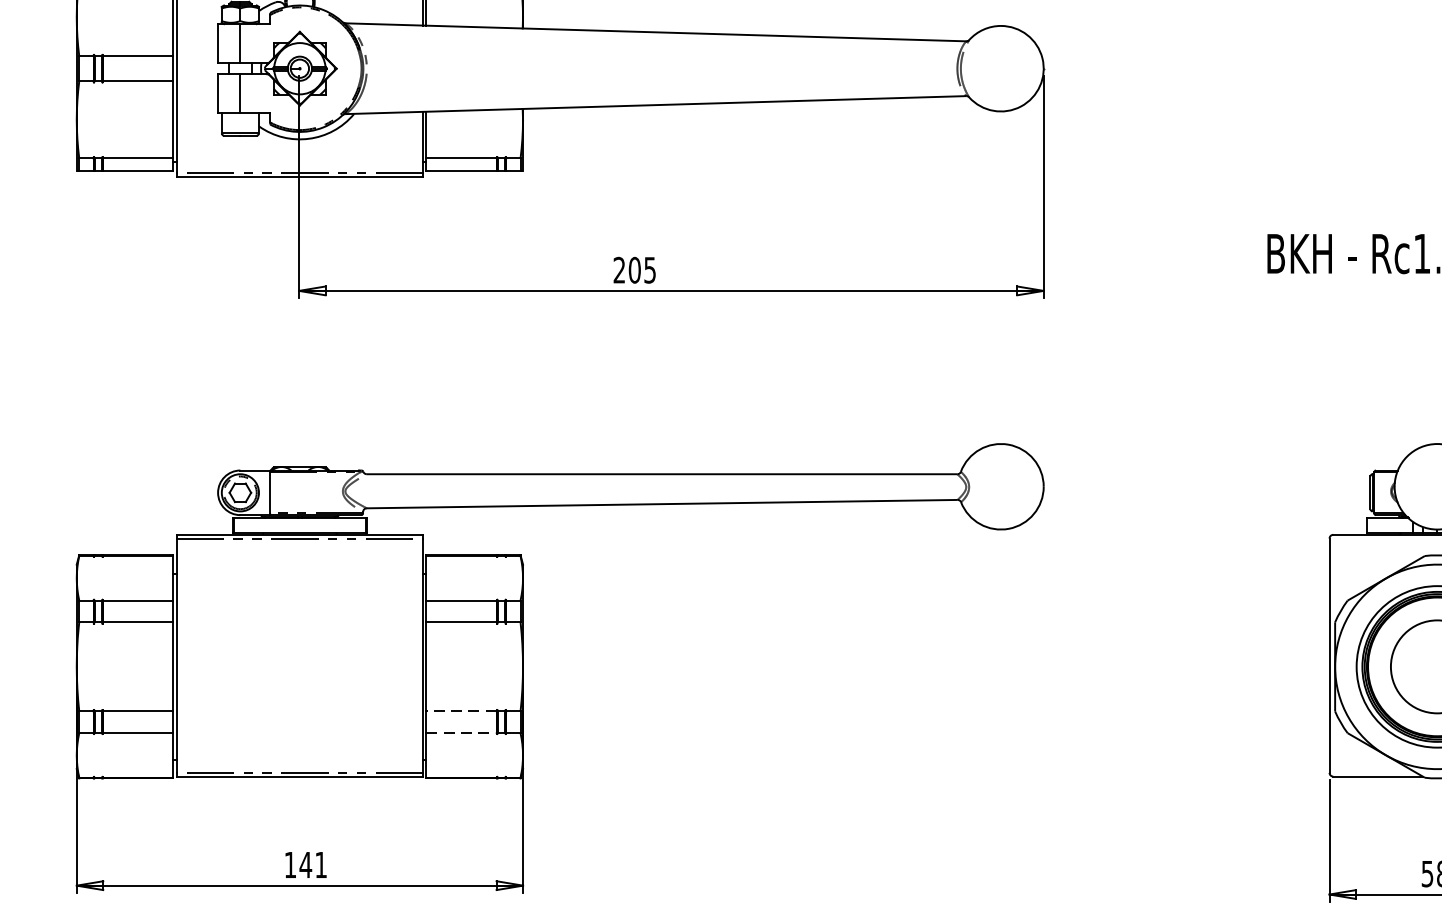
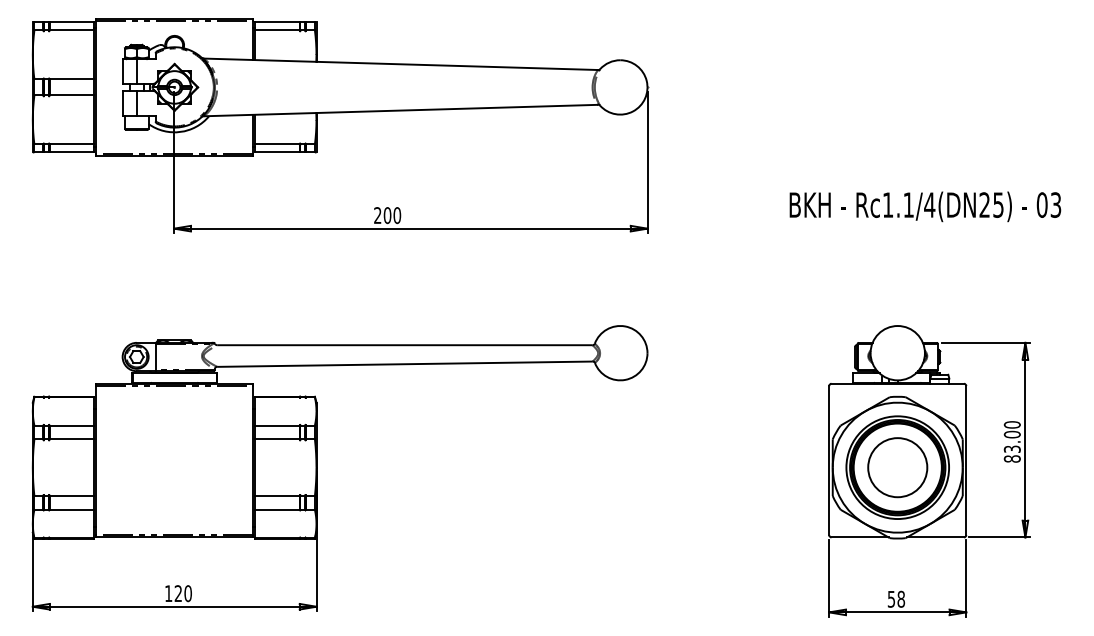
text: (650, 270) -> (397, 215), 205 -> 200
line: (460, 712) -> (276, 496), dashed -> solid
line: (461, 732) -> (277, 509), dashed -> solid
text: (312, 864) -> (182, 593), 141 -> 120

